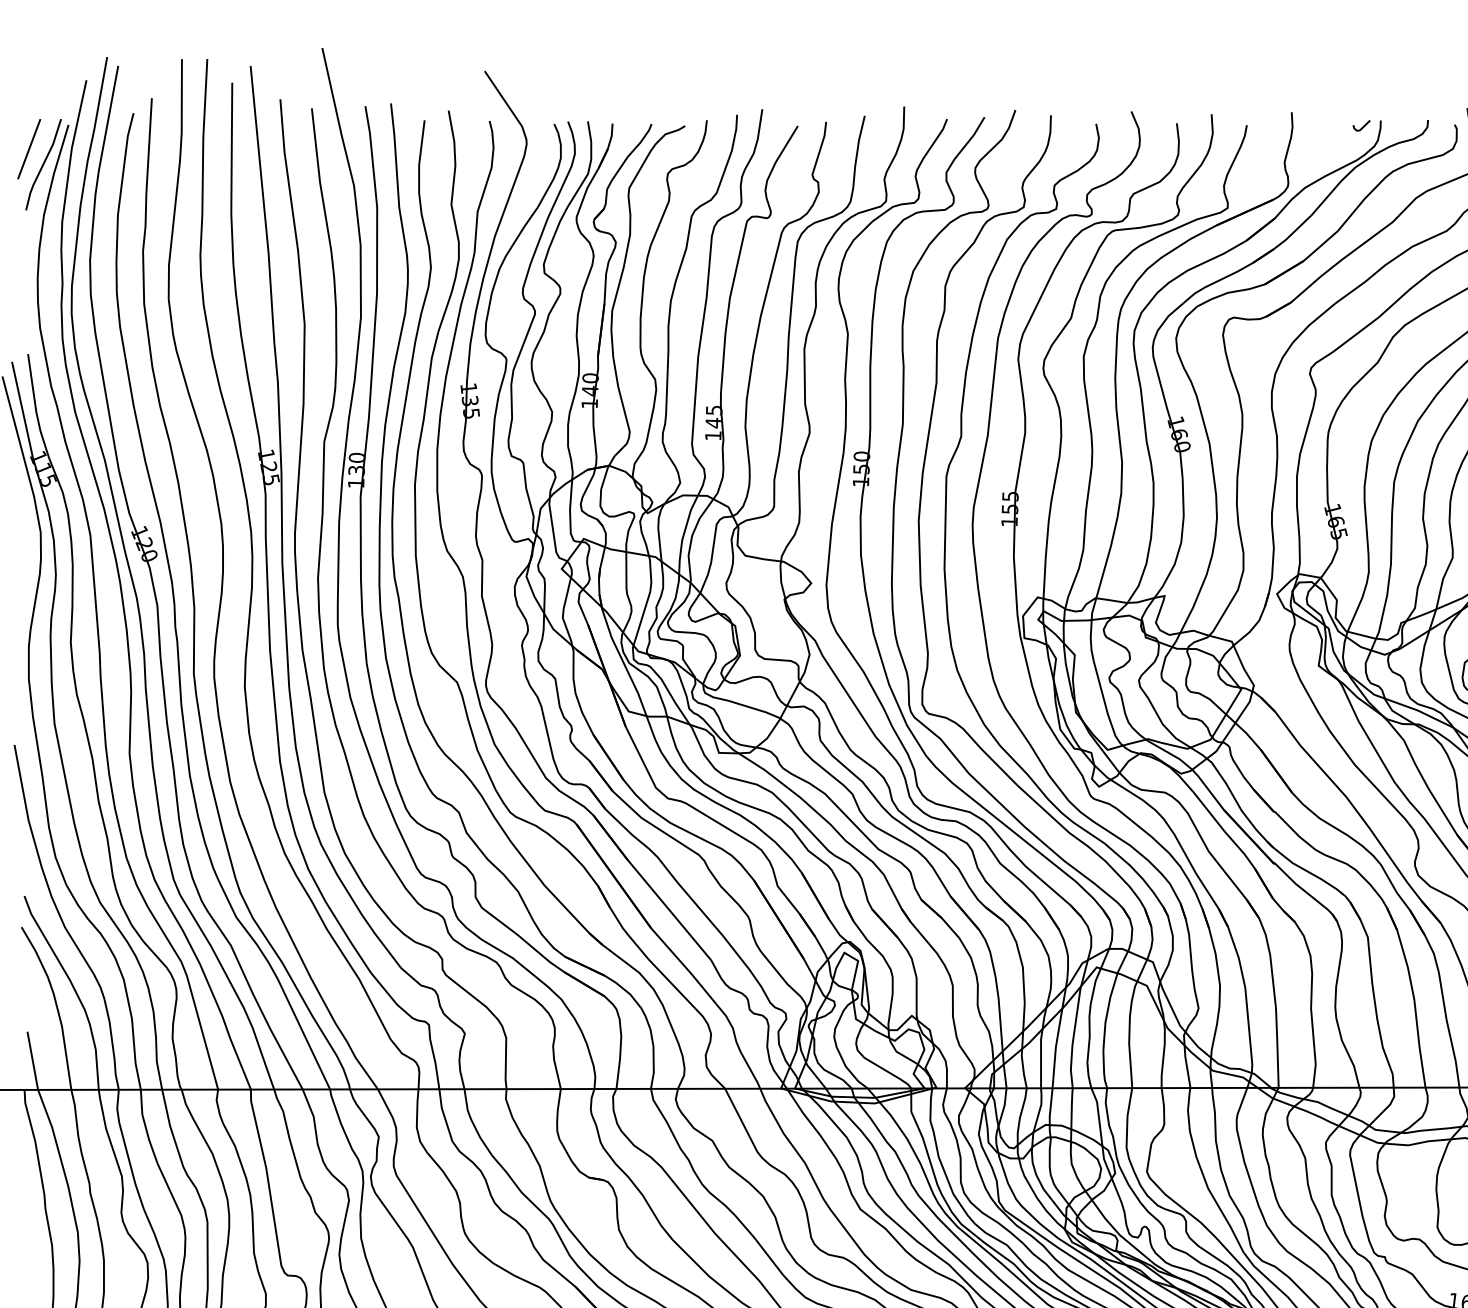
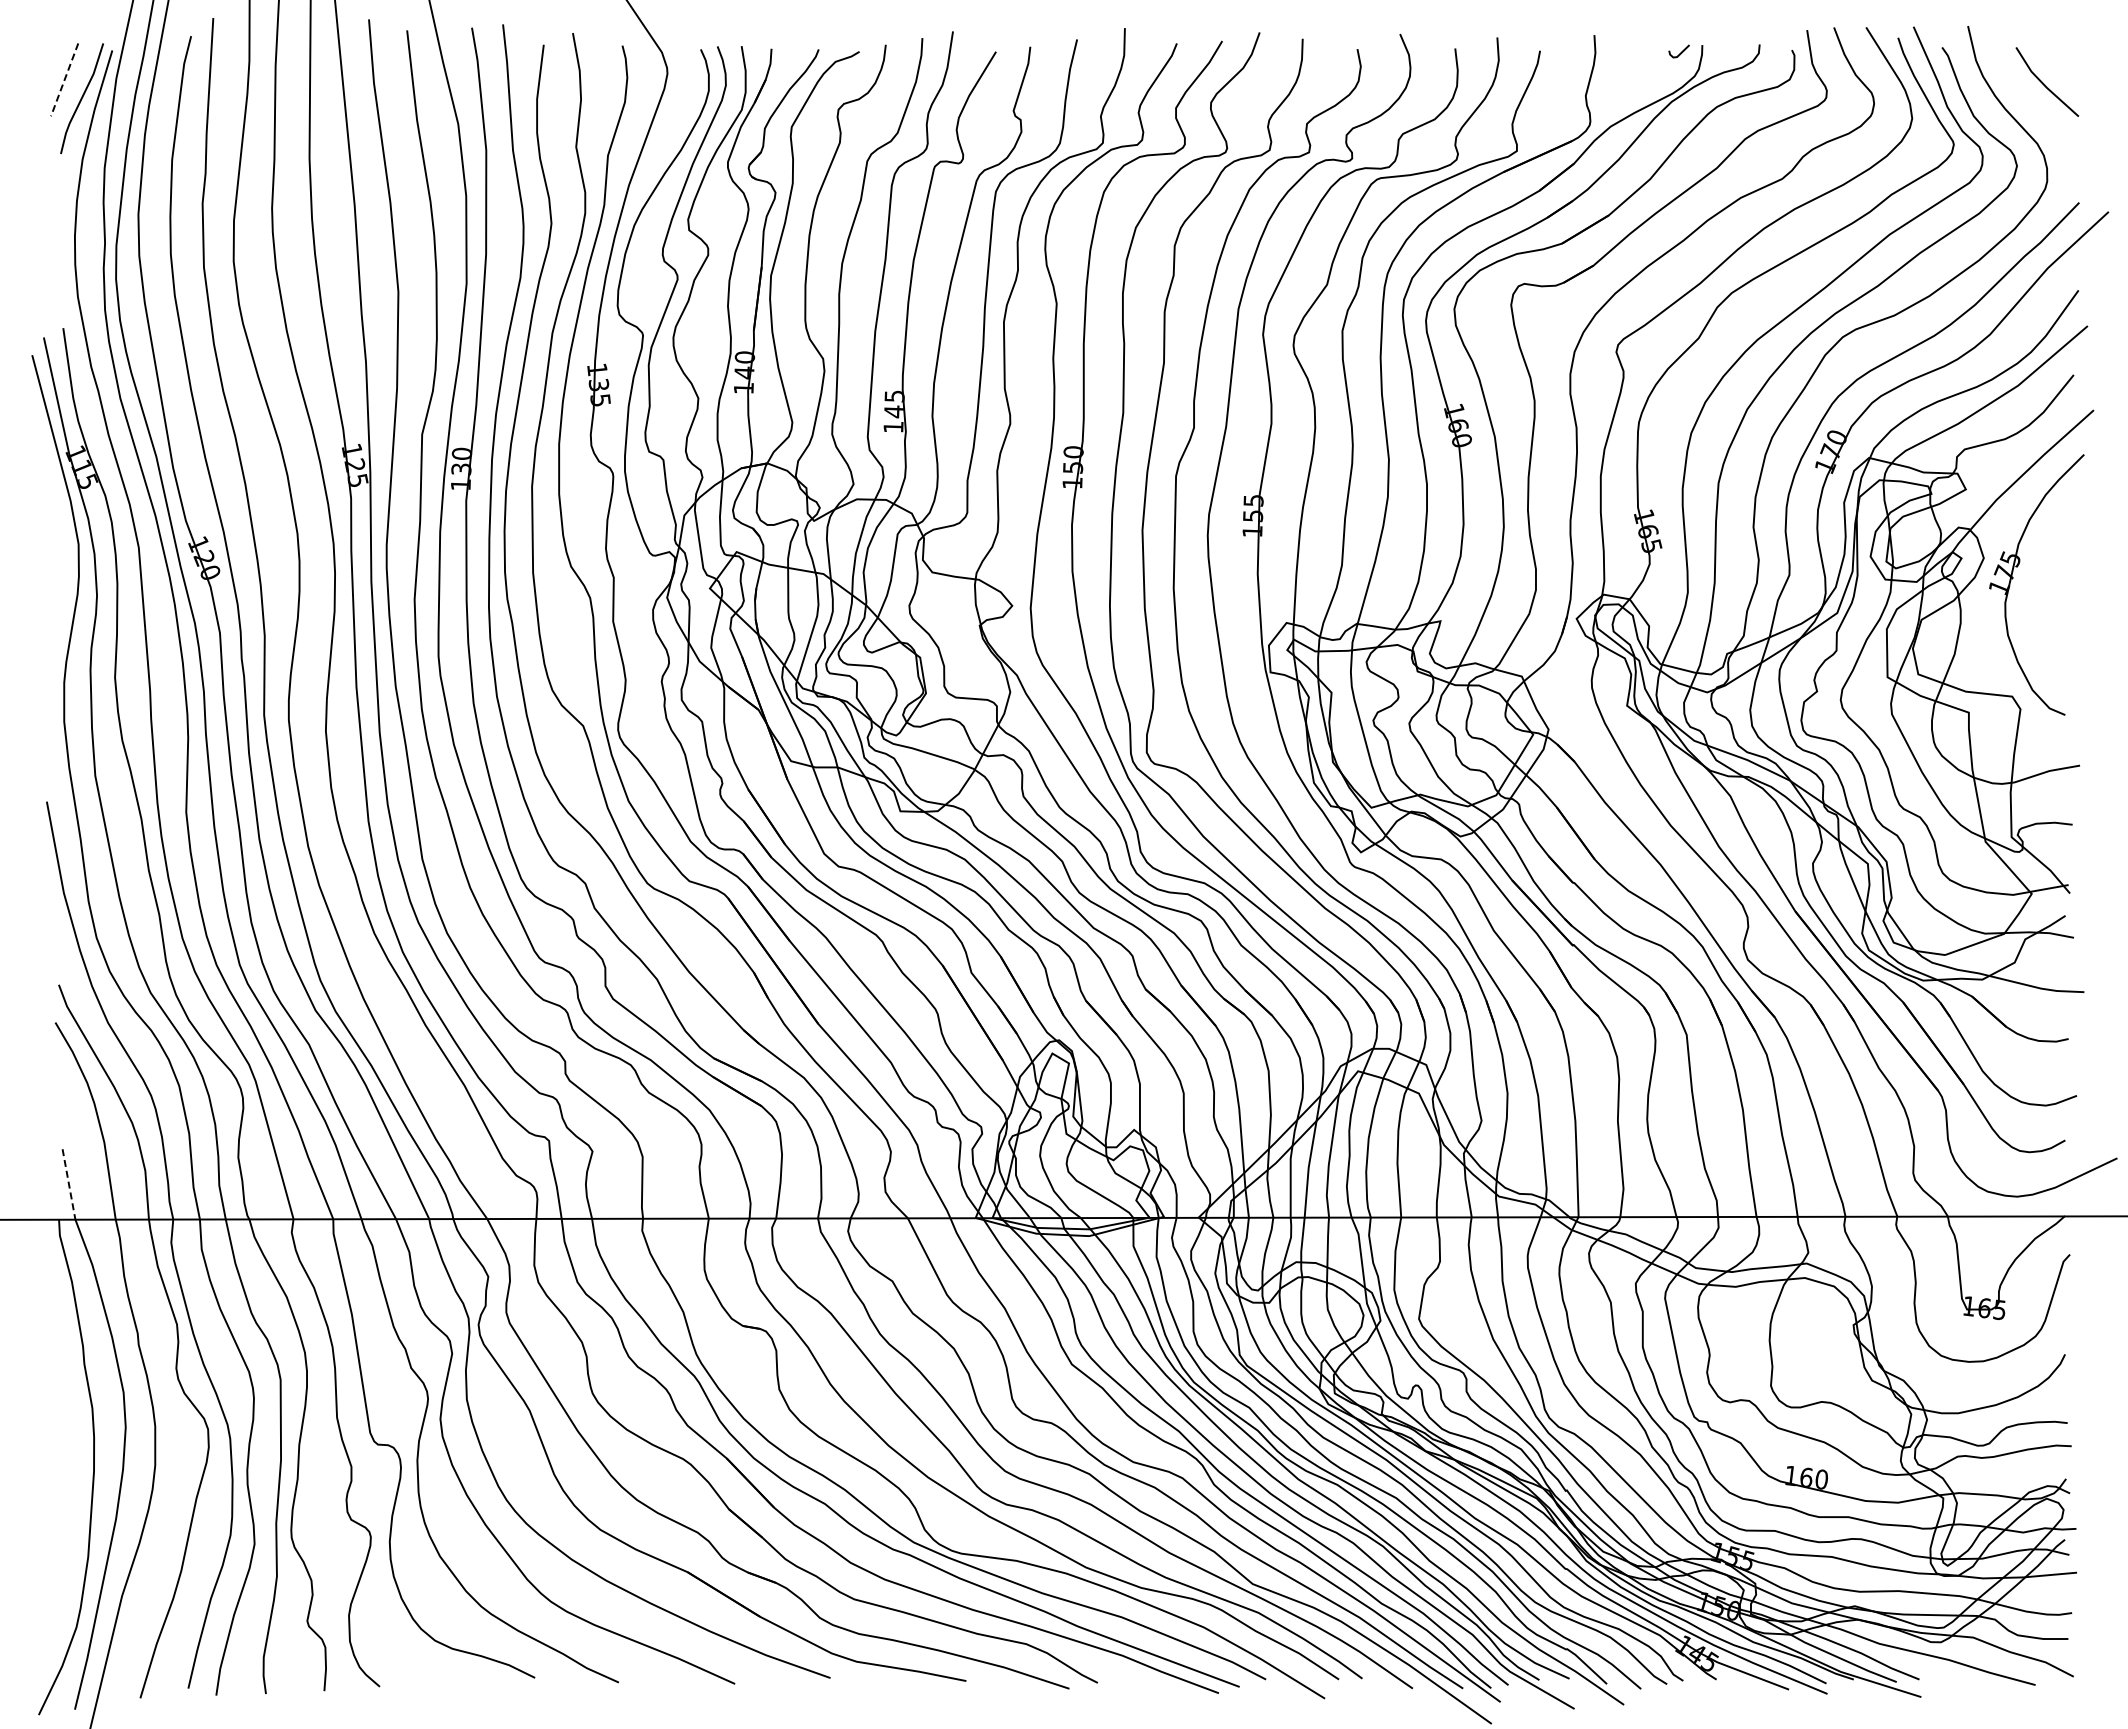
line: (29, 148) -> (64, 79), solid -> dashed
line: (33, 1060) -> (69, 1184), solid -> dashed

